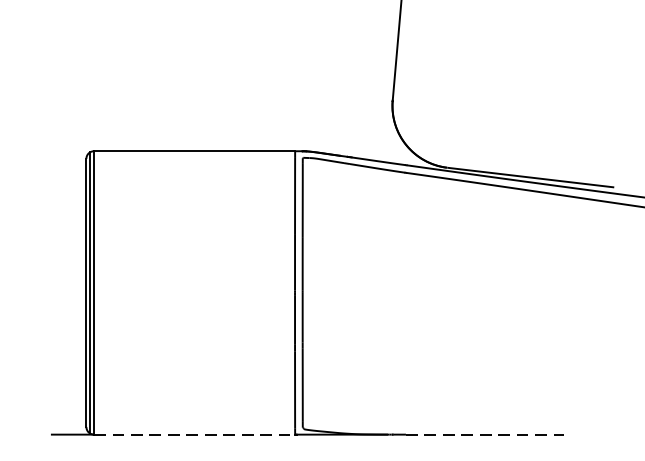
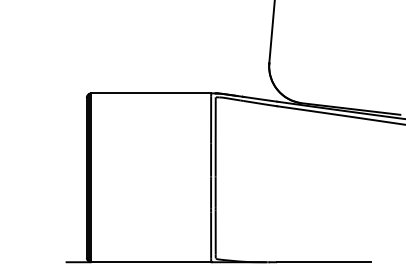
line: (194, 435) -> (151, 262), dashed -> solid
line: (485, 435) -> (324, 262), dashed -> solid

